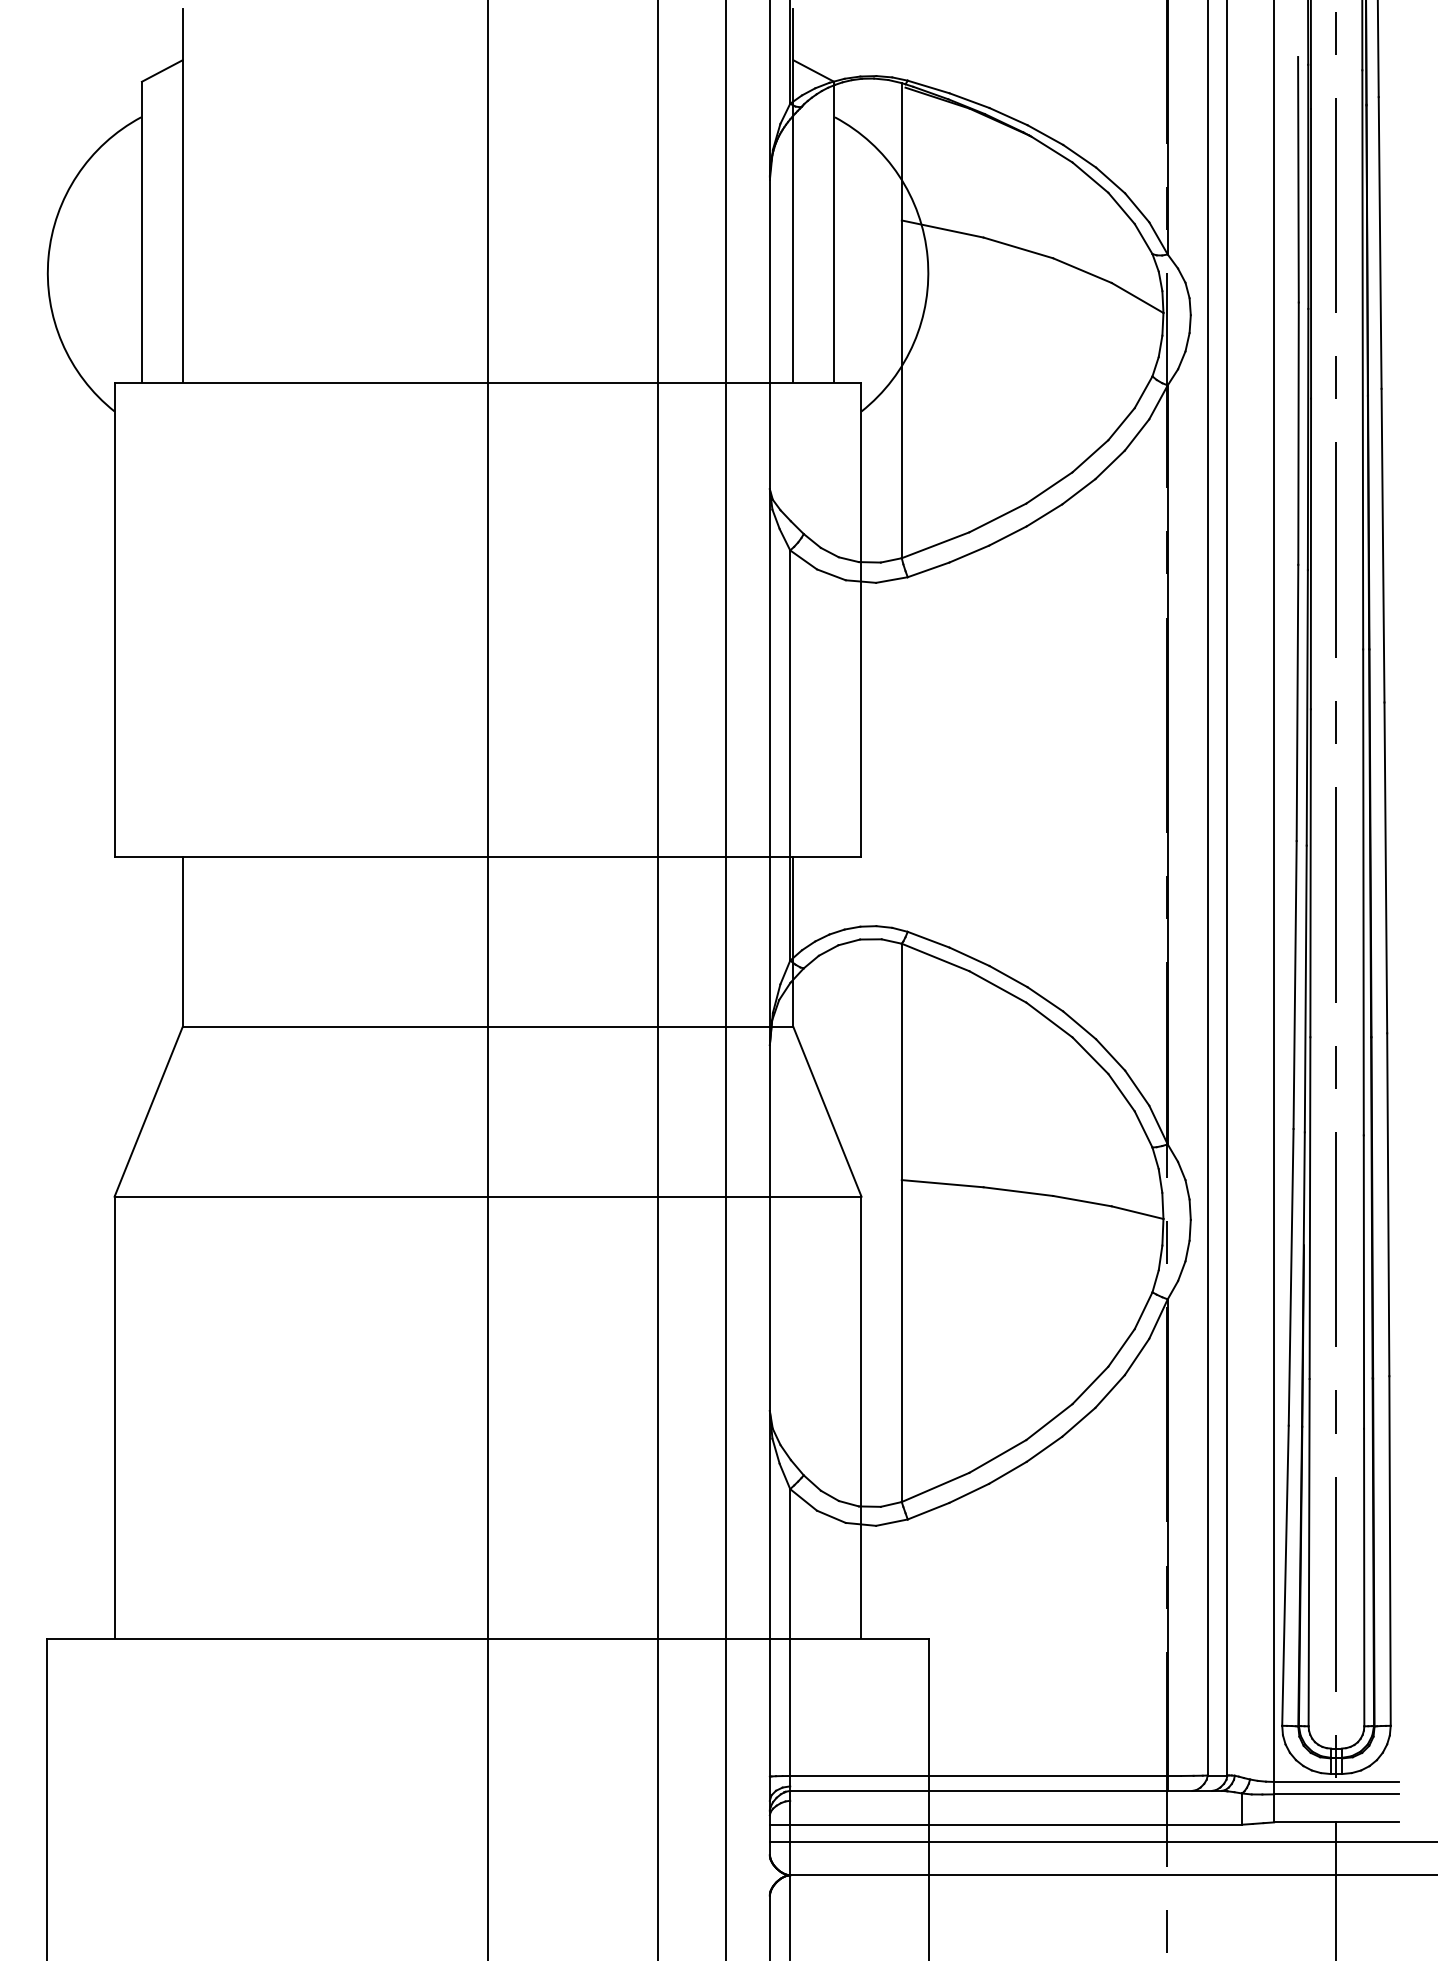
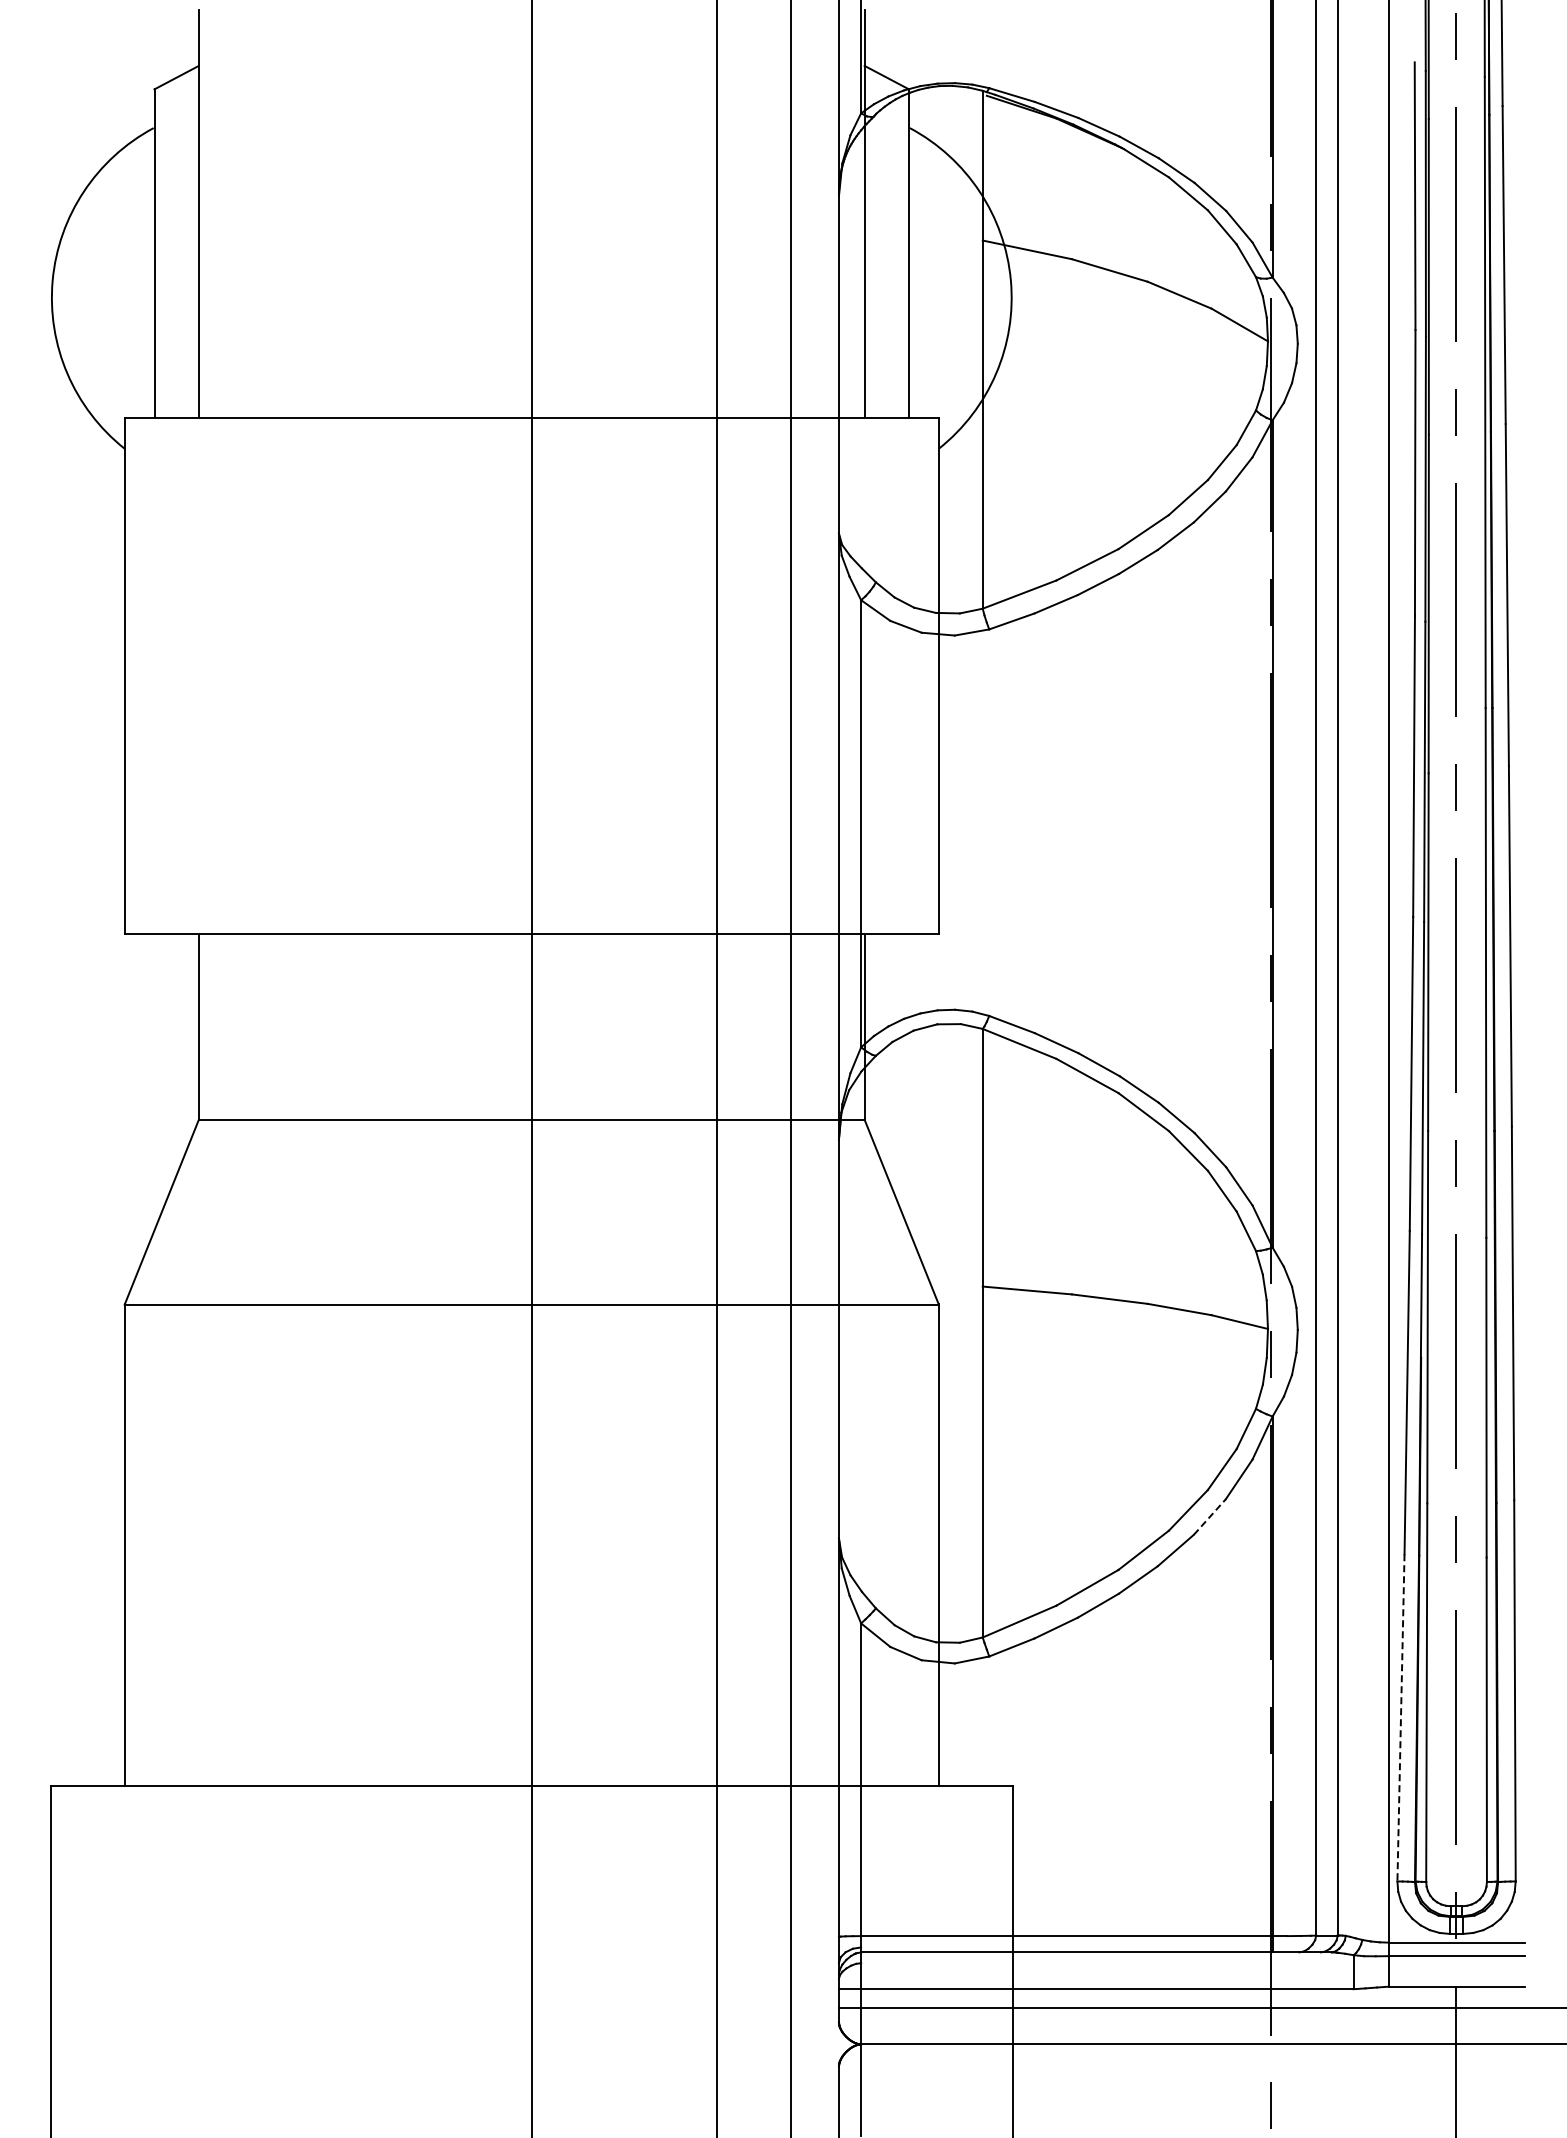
line: (1109, 1391) -> (1209, 1516), solid -> dashed
line: (1285, 1575) -> (1400, 1717), solid -> dashed

